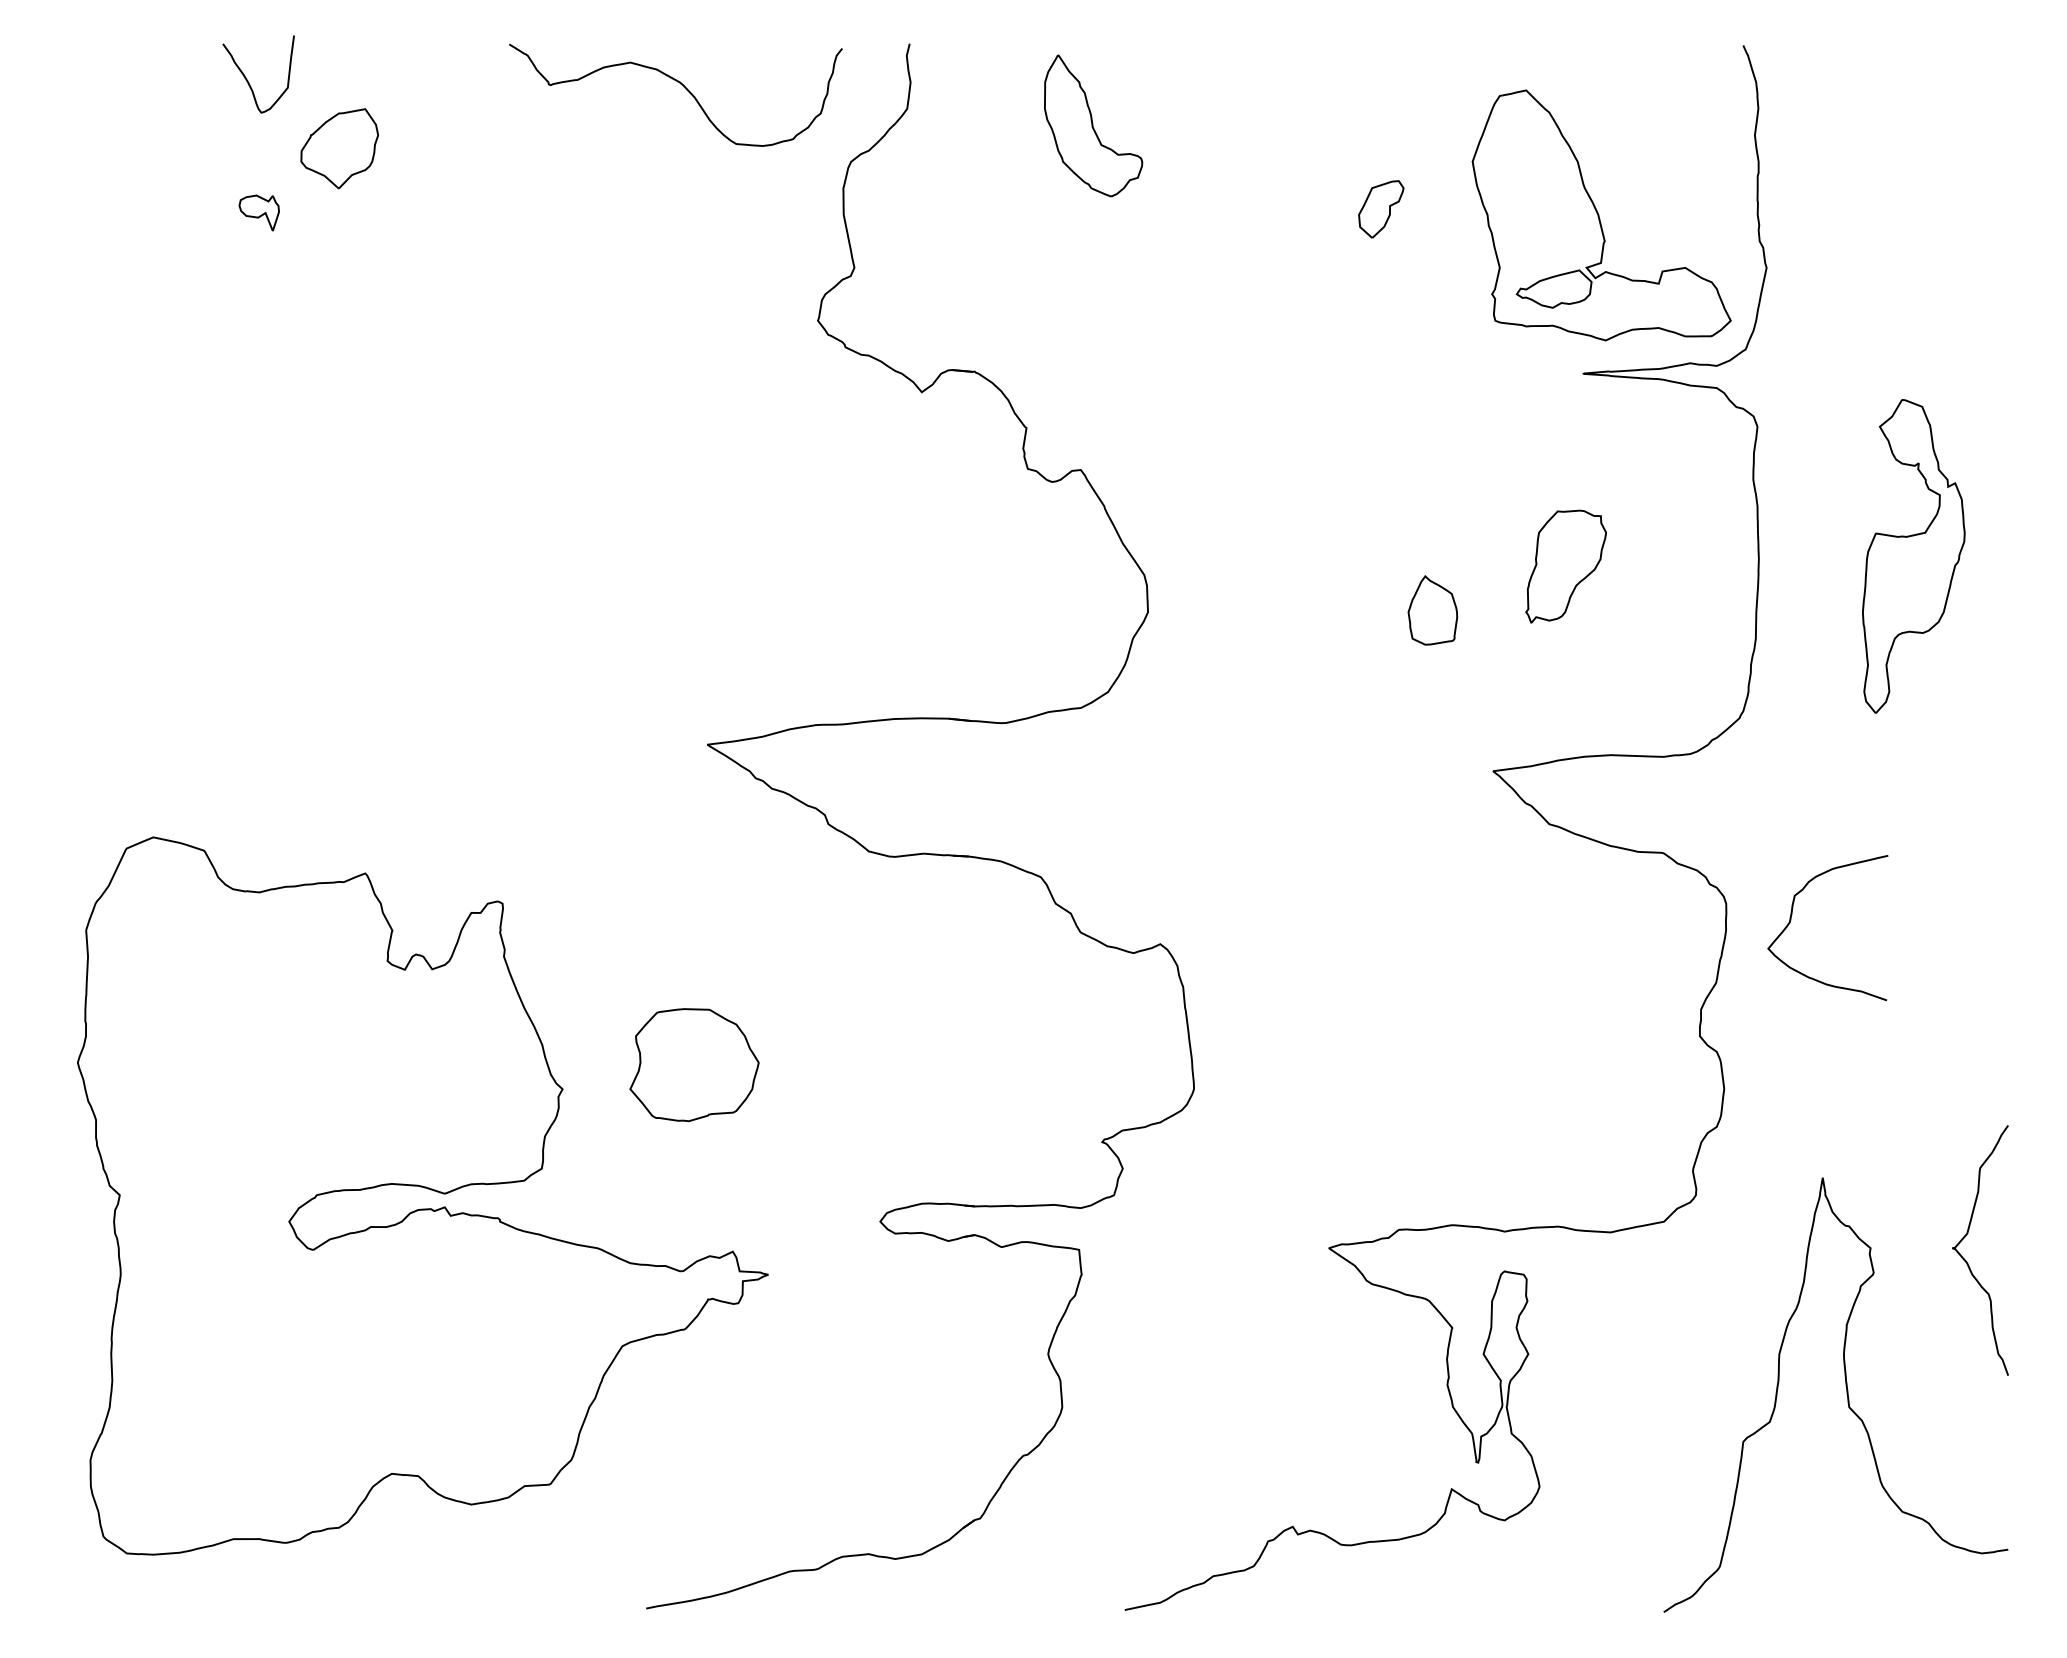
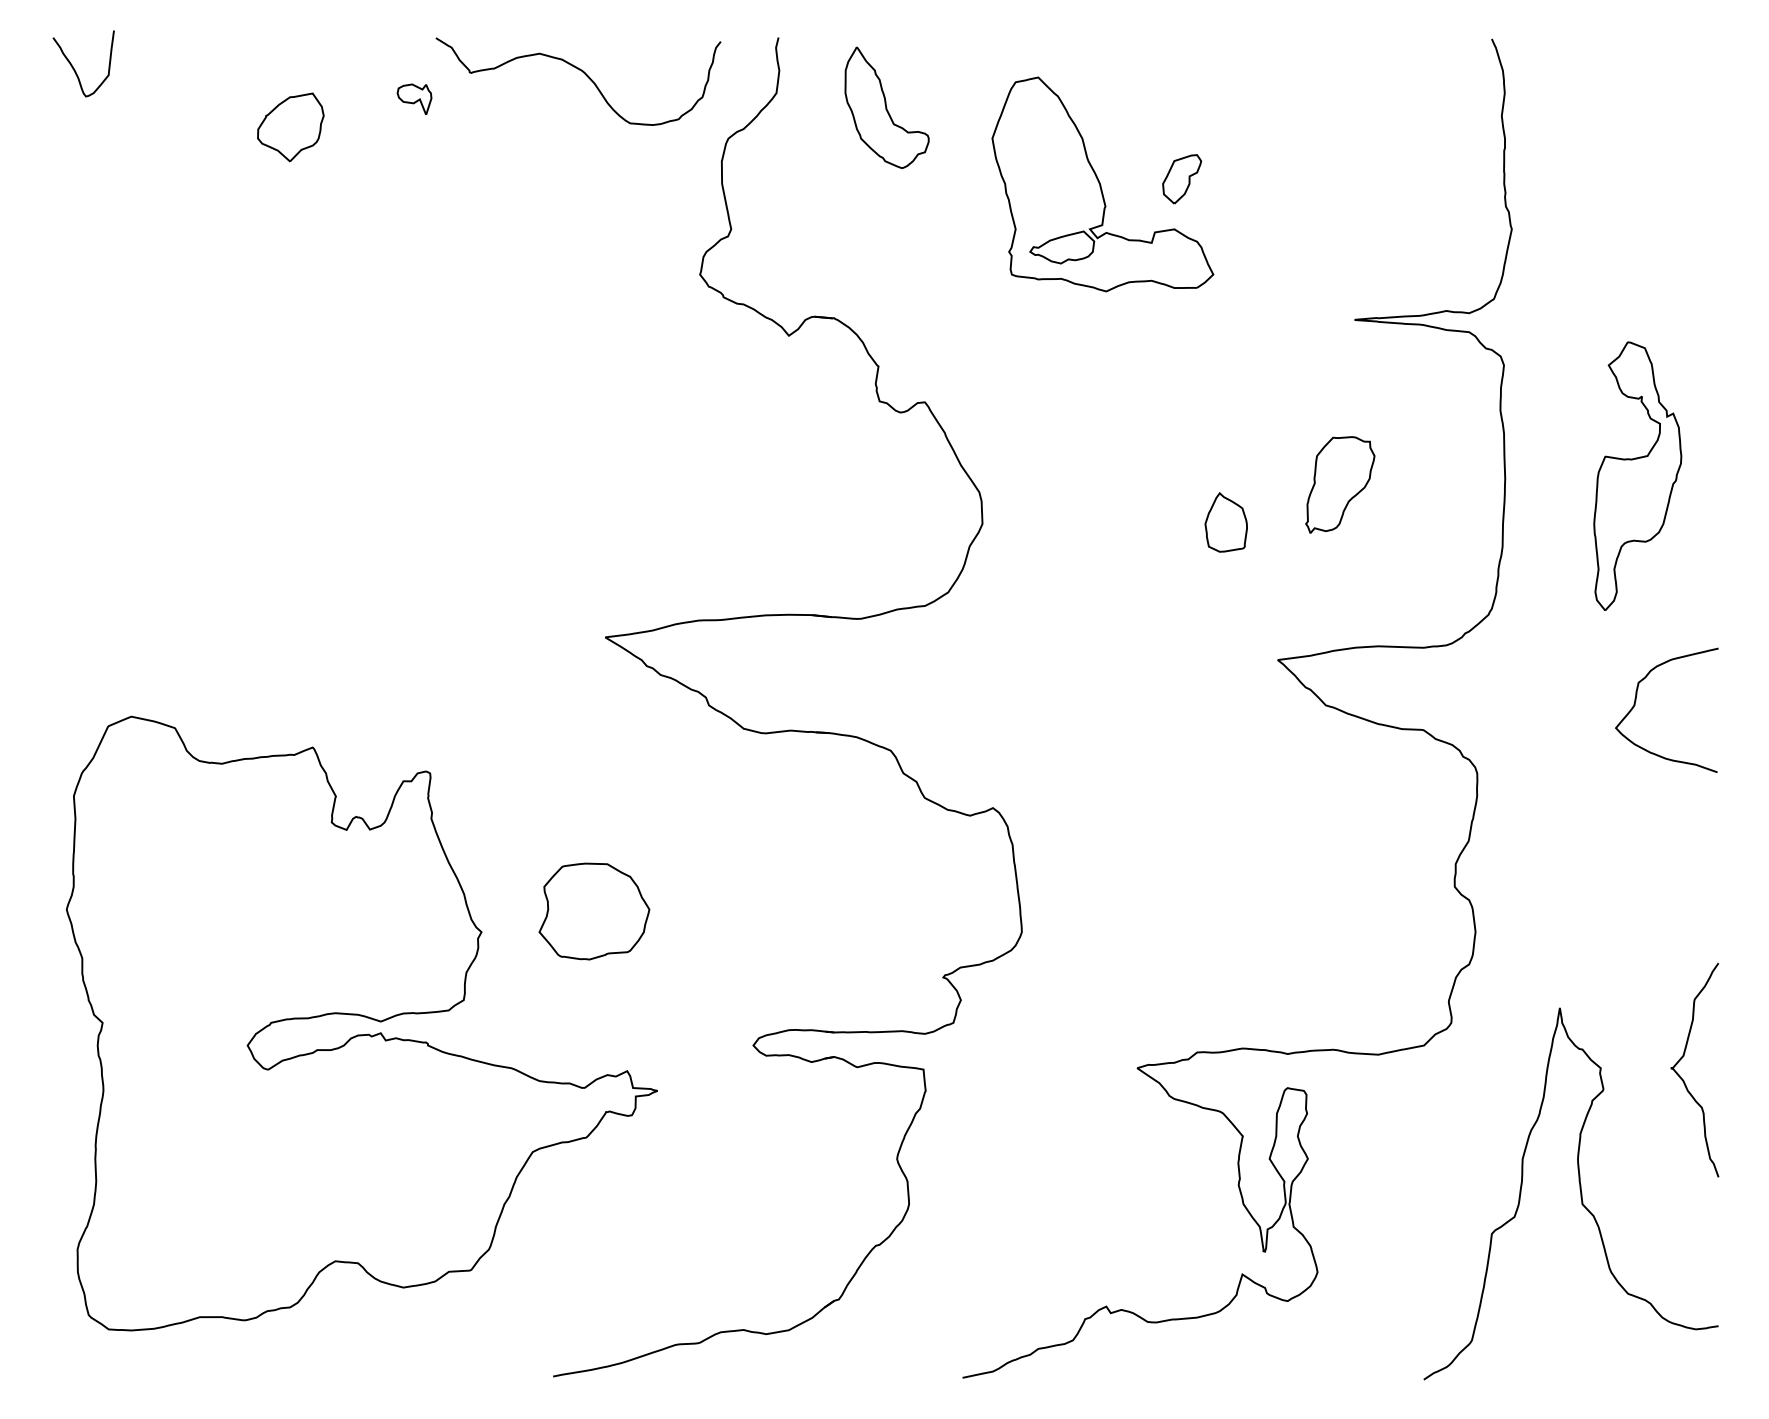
curve: (248, 80) -> (75, 69), moved
part: (1093, 125) -> (887, 107), moved
part: (258, 212) -> (413, 98), moved
part: (1601, 215) -> (1102, 184), moved
curve: (1791, 920) -> (1635, 703), moved

